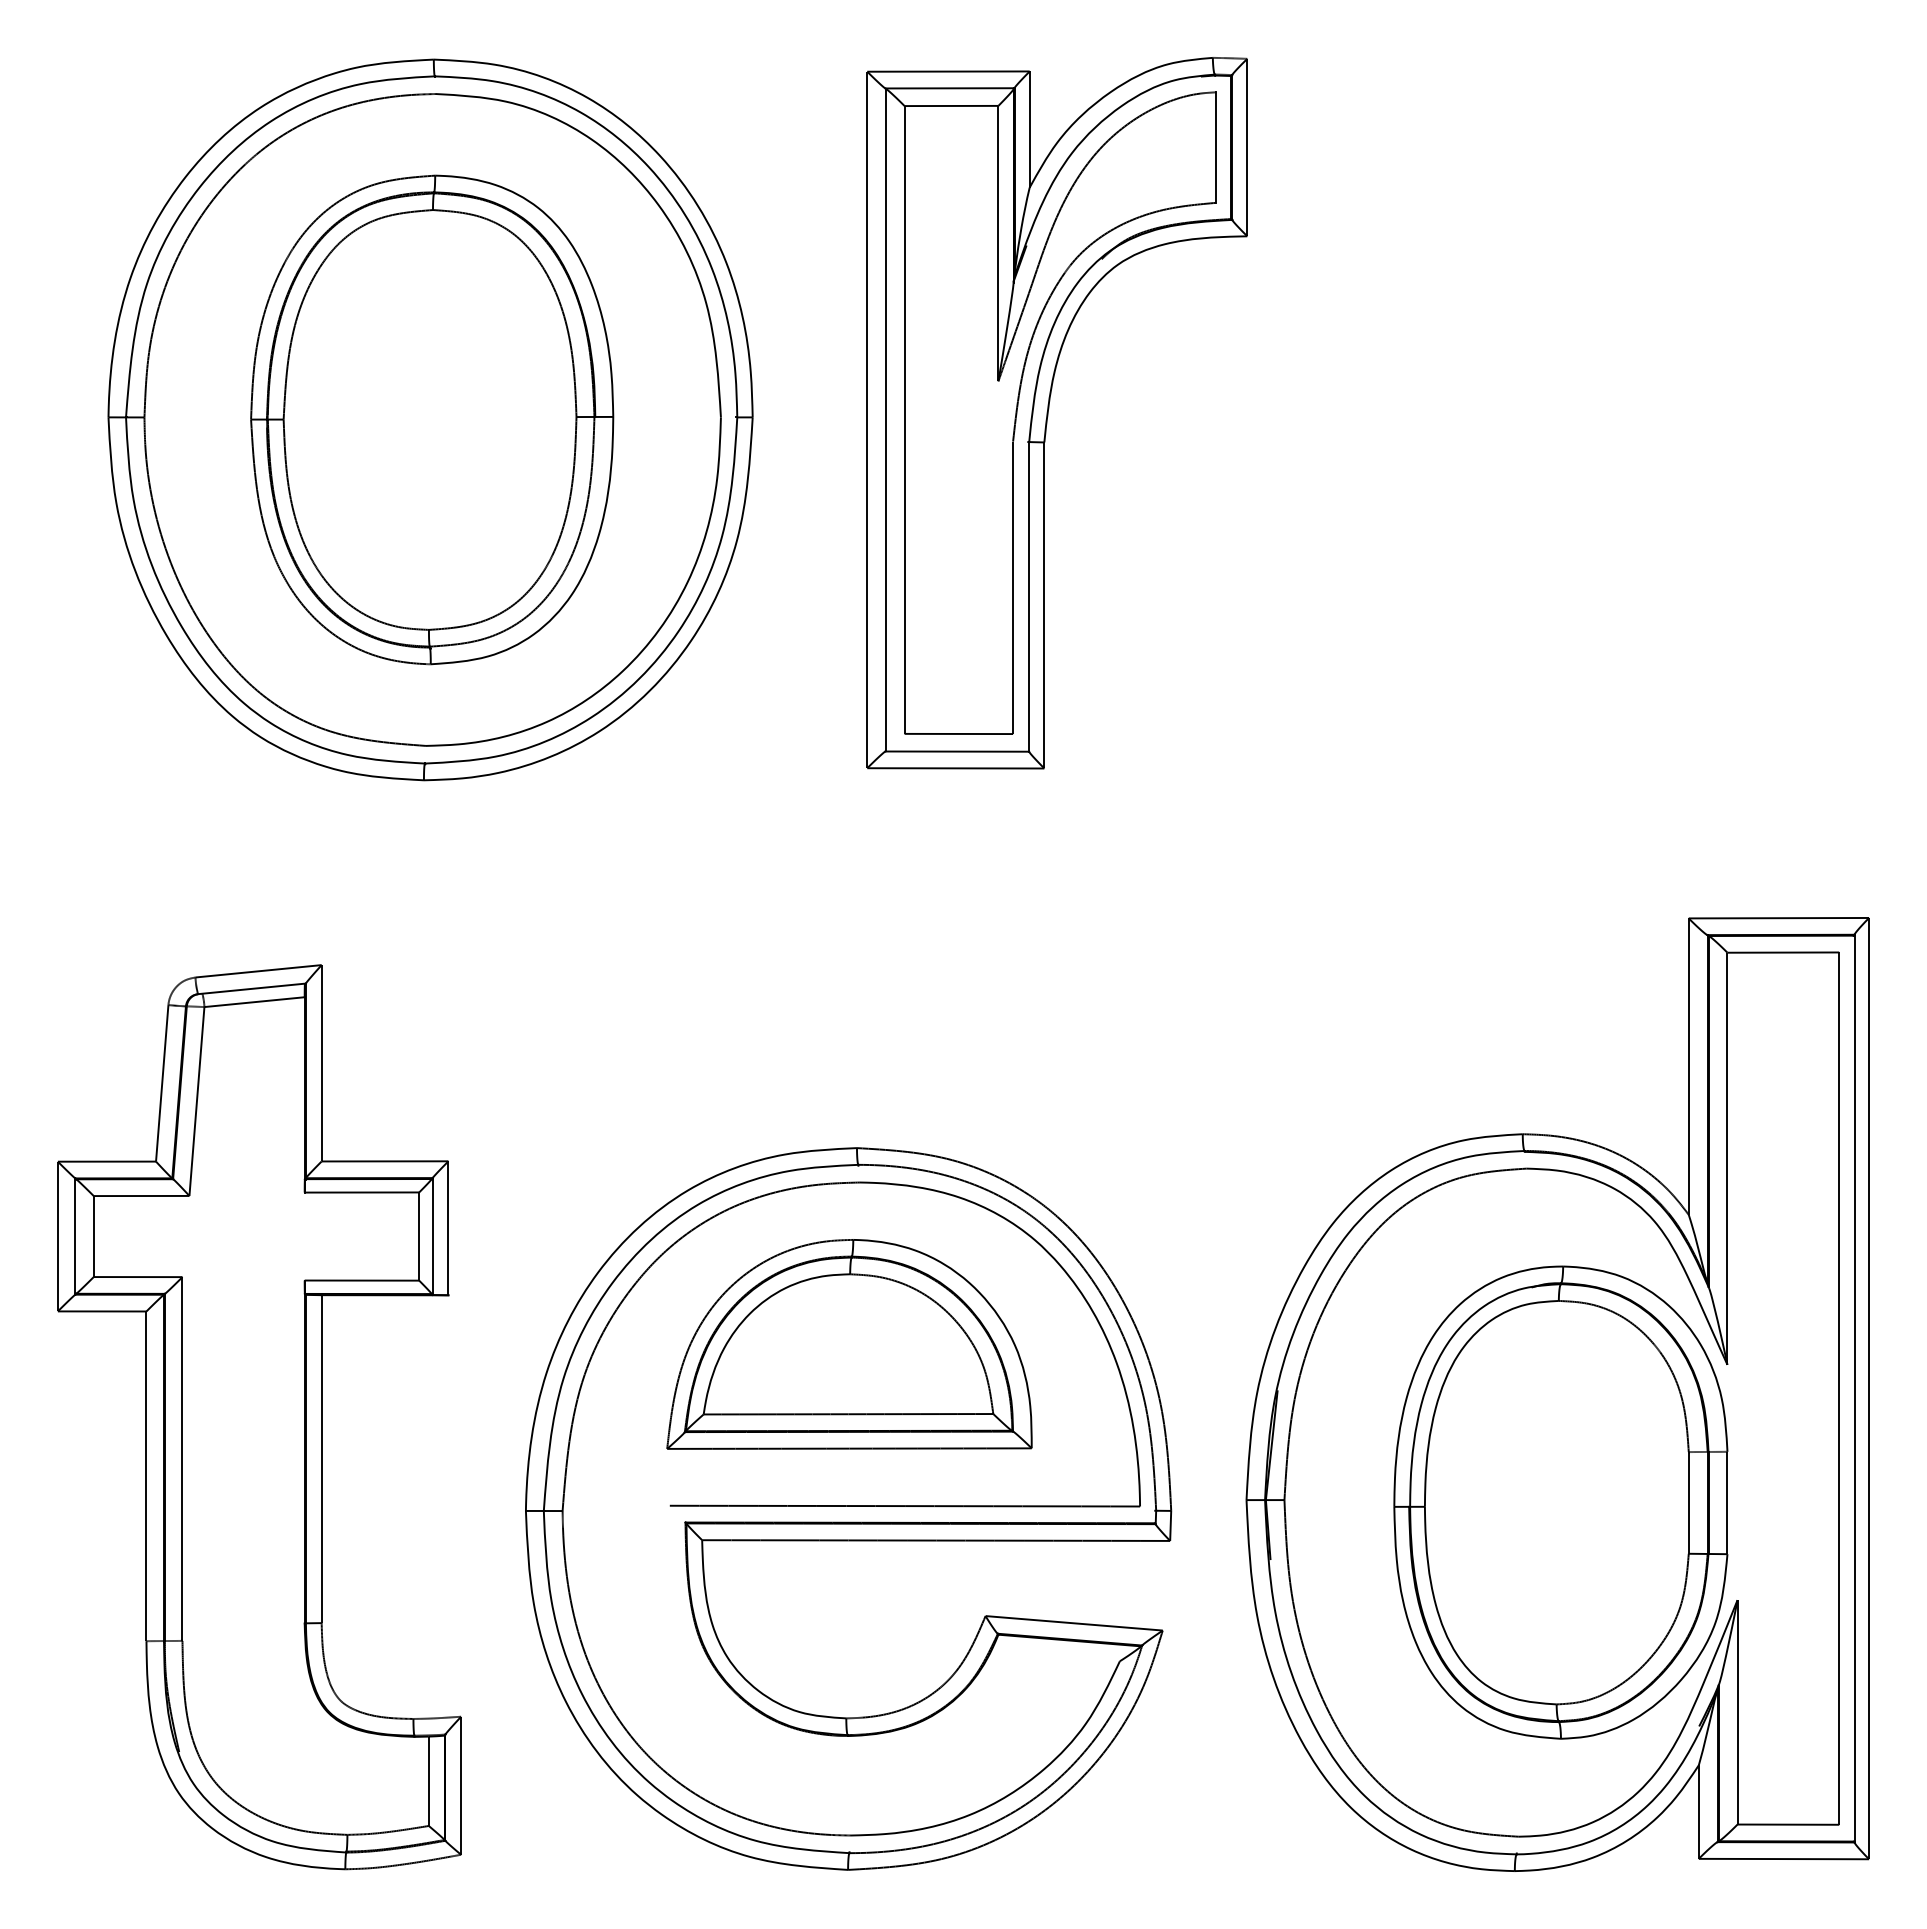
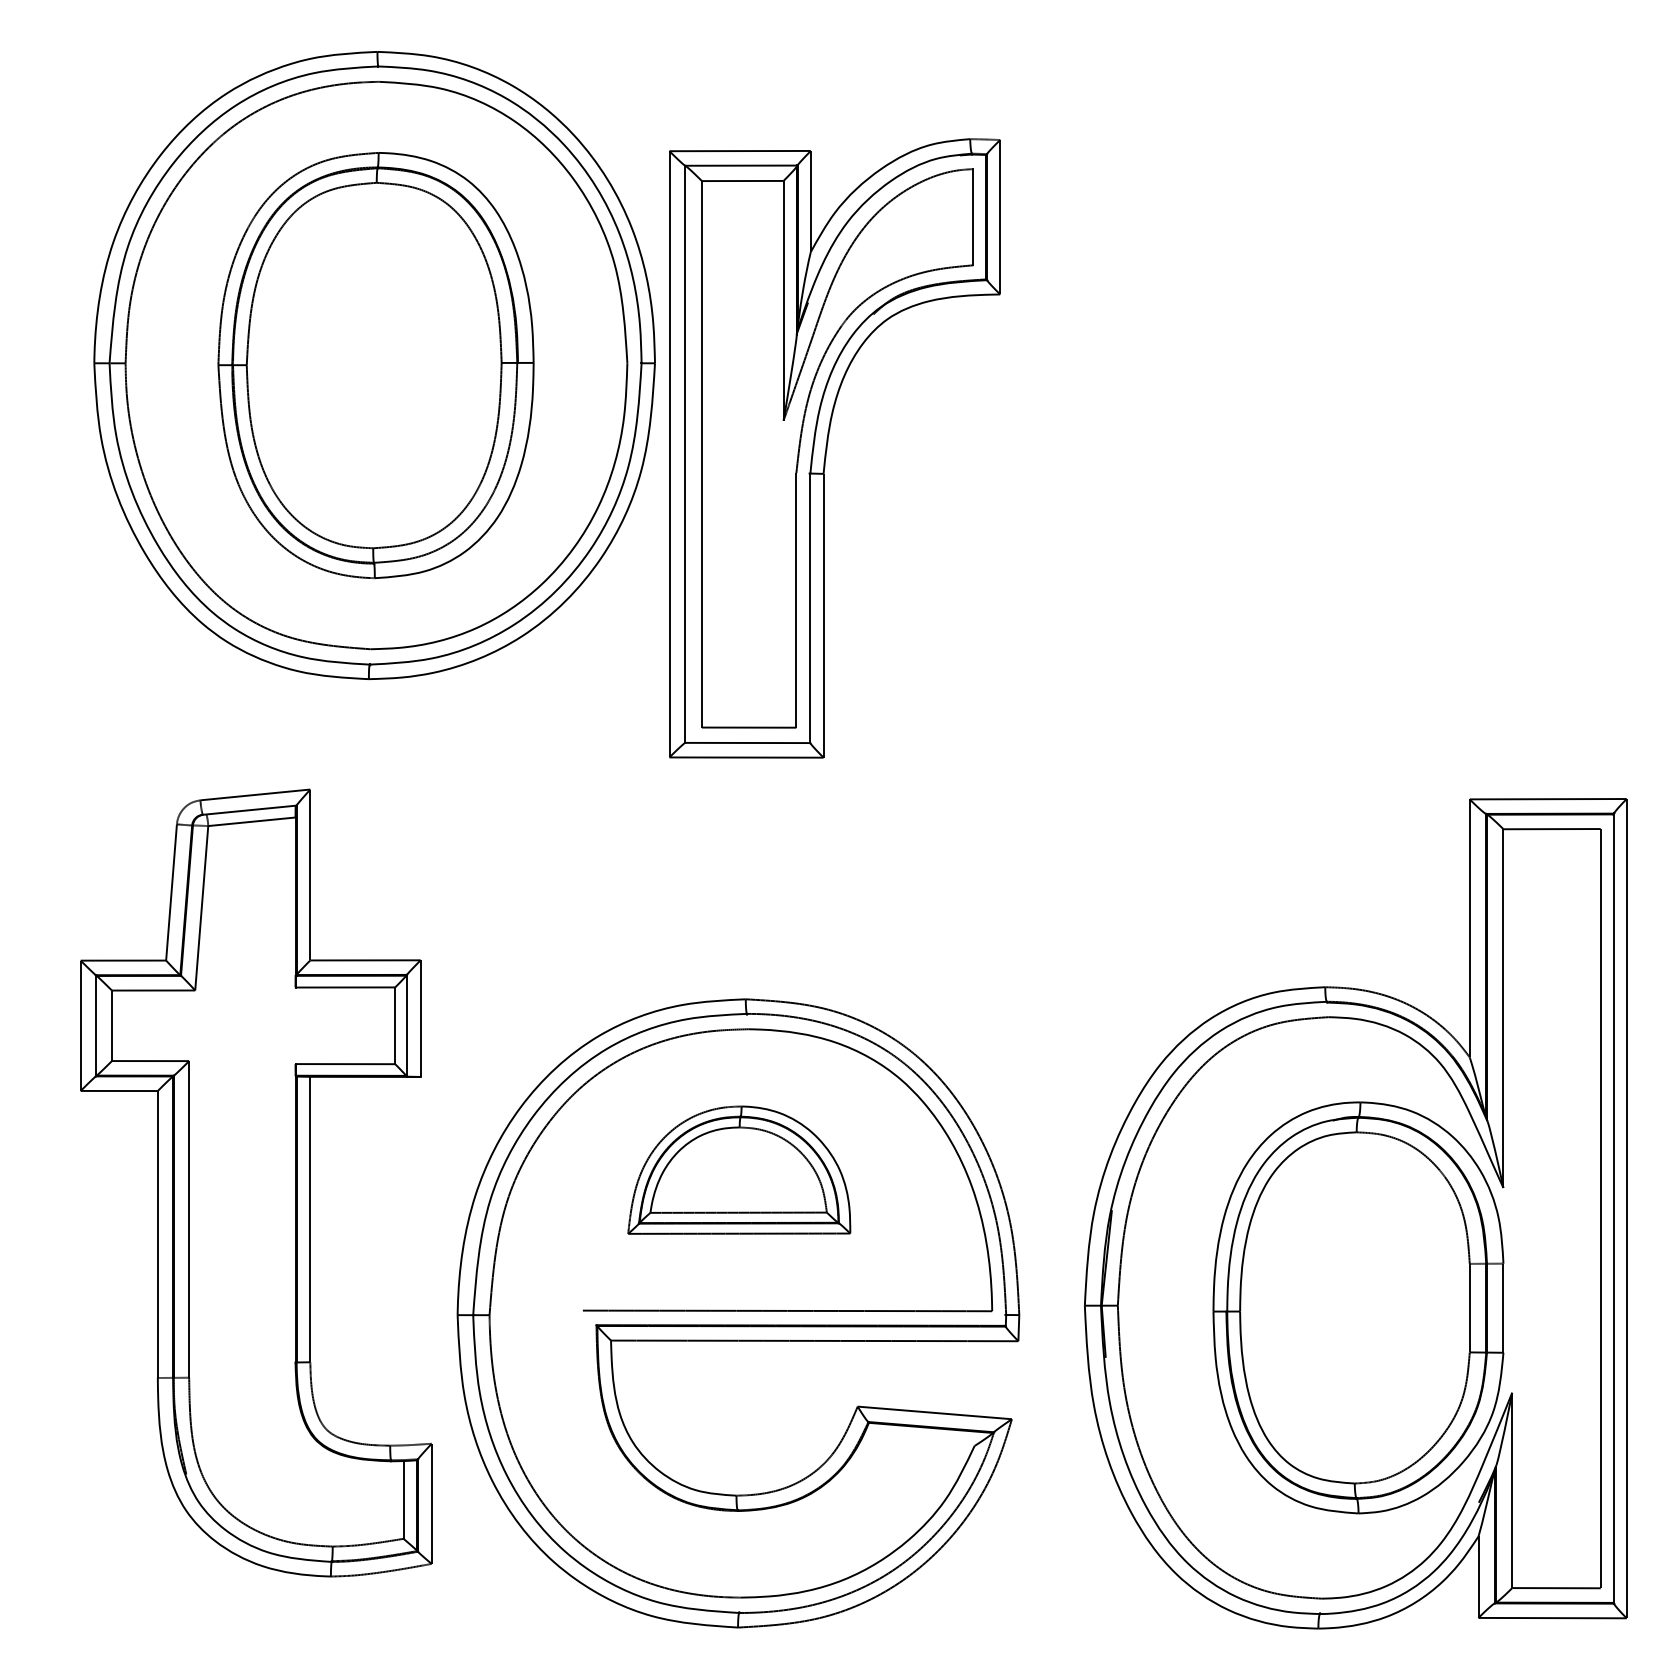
part: (1048, 413) -> (827, 448), moved
part: (849, 1344) -> (739, 1170), size x0.7
part: (259, 1417) -> (256, 1183), moved

